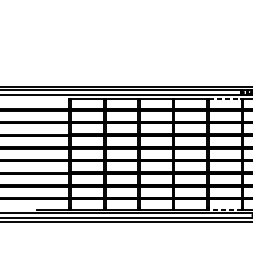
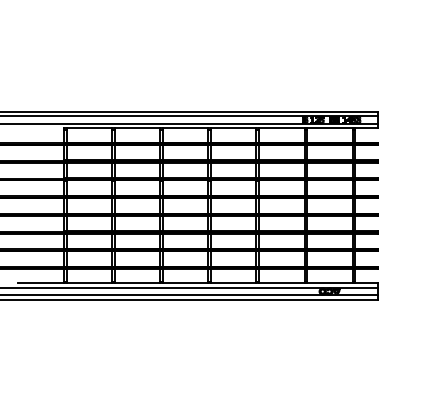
line: (225, 98) -> (281, 128), dashed -> solid
line: (225, 209) -> (281, 283), dashed -> solid

